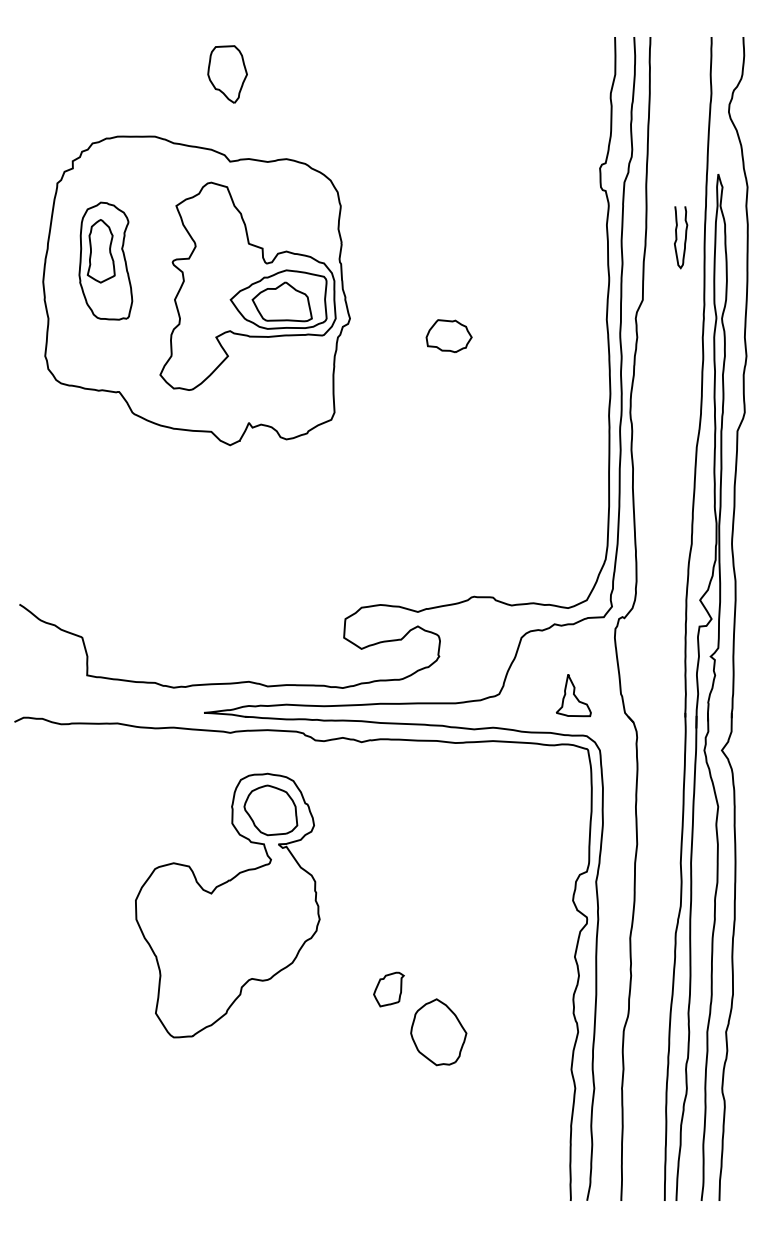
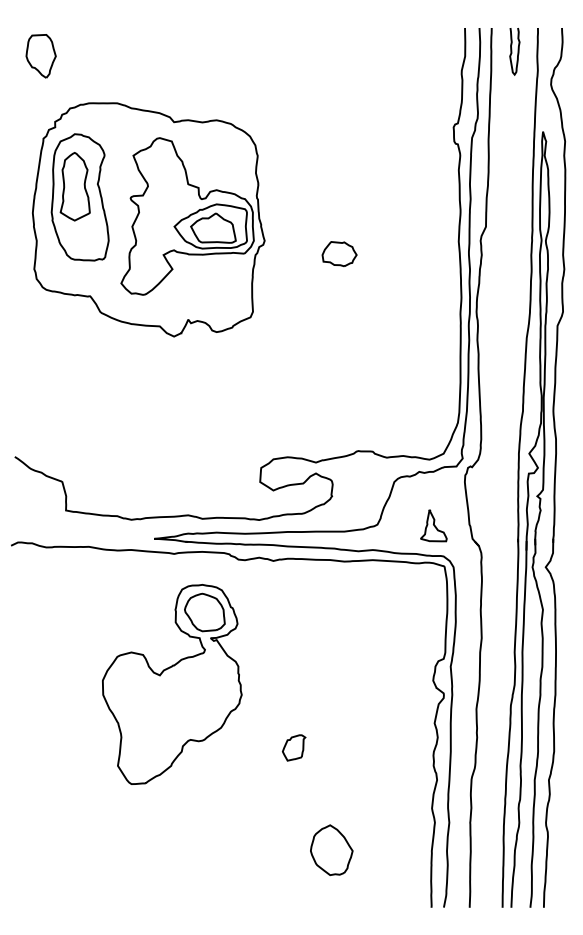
part: (226, 74) -> (40, 56), moved
curve: (677, 237) -> (512, 51), moved
part: (105, 261) -> (79, 197), size x1.43
part: (438, 1031) -> (331, 849), moved

